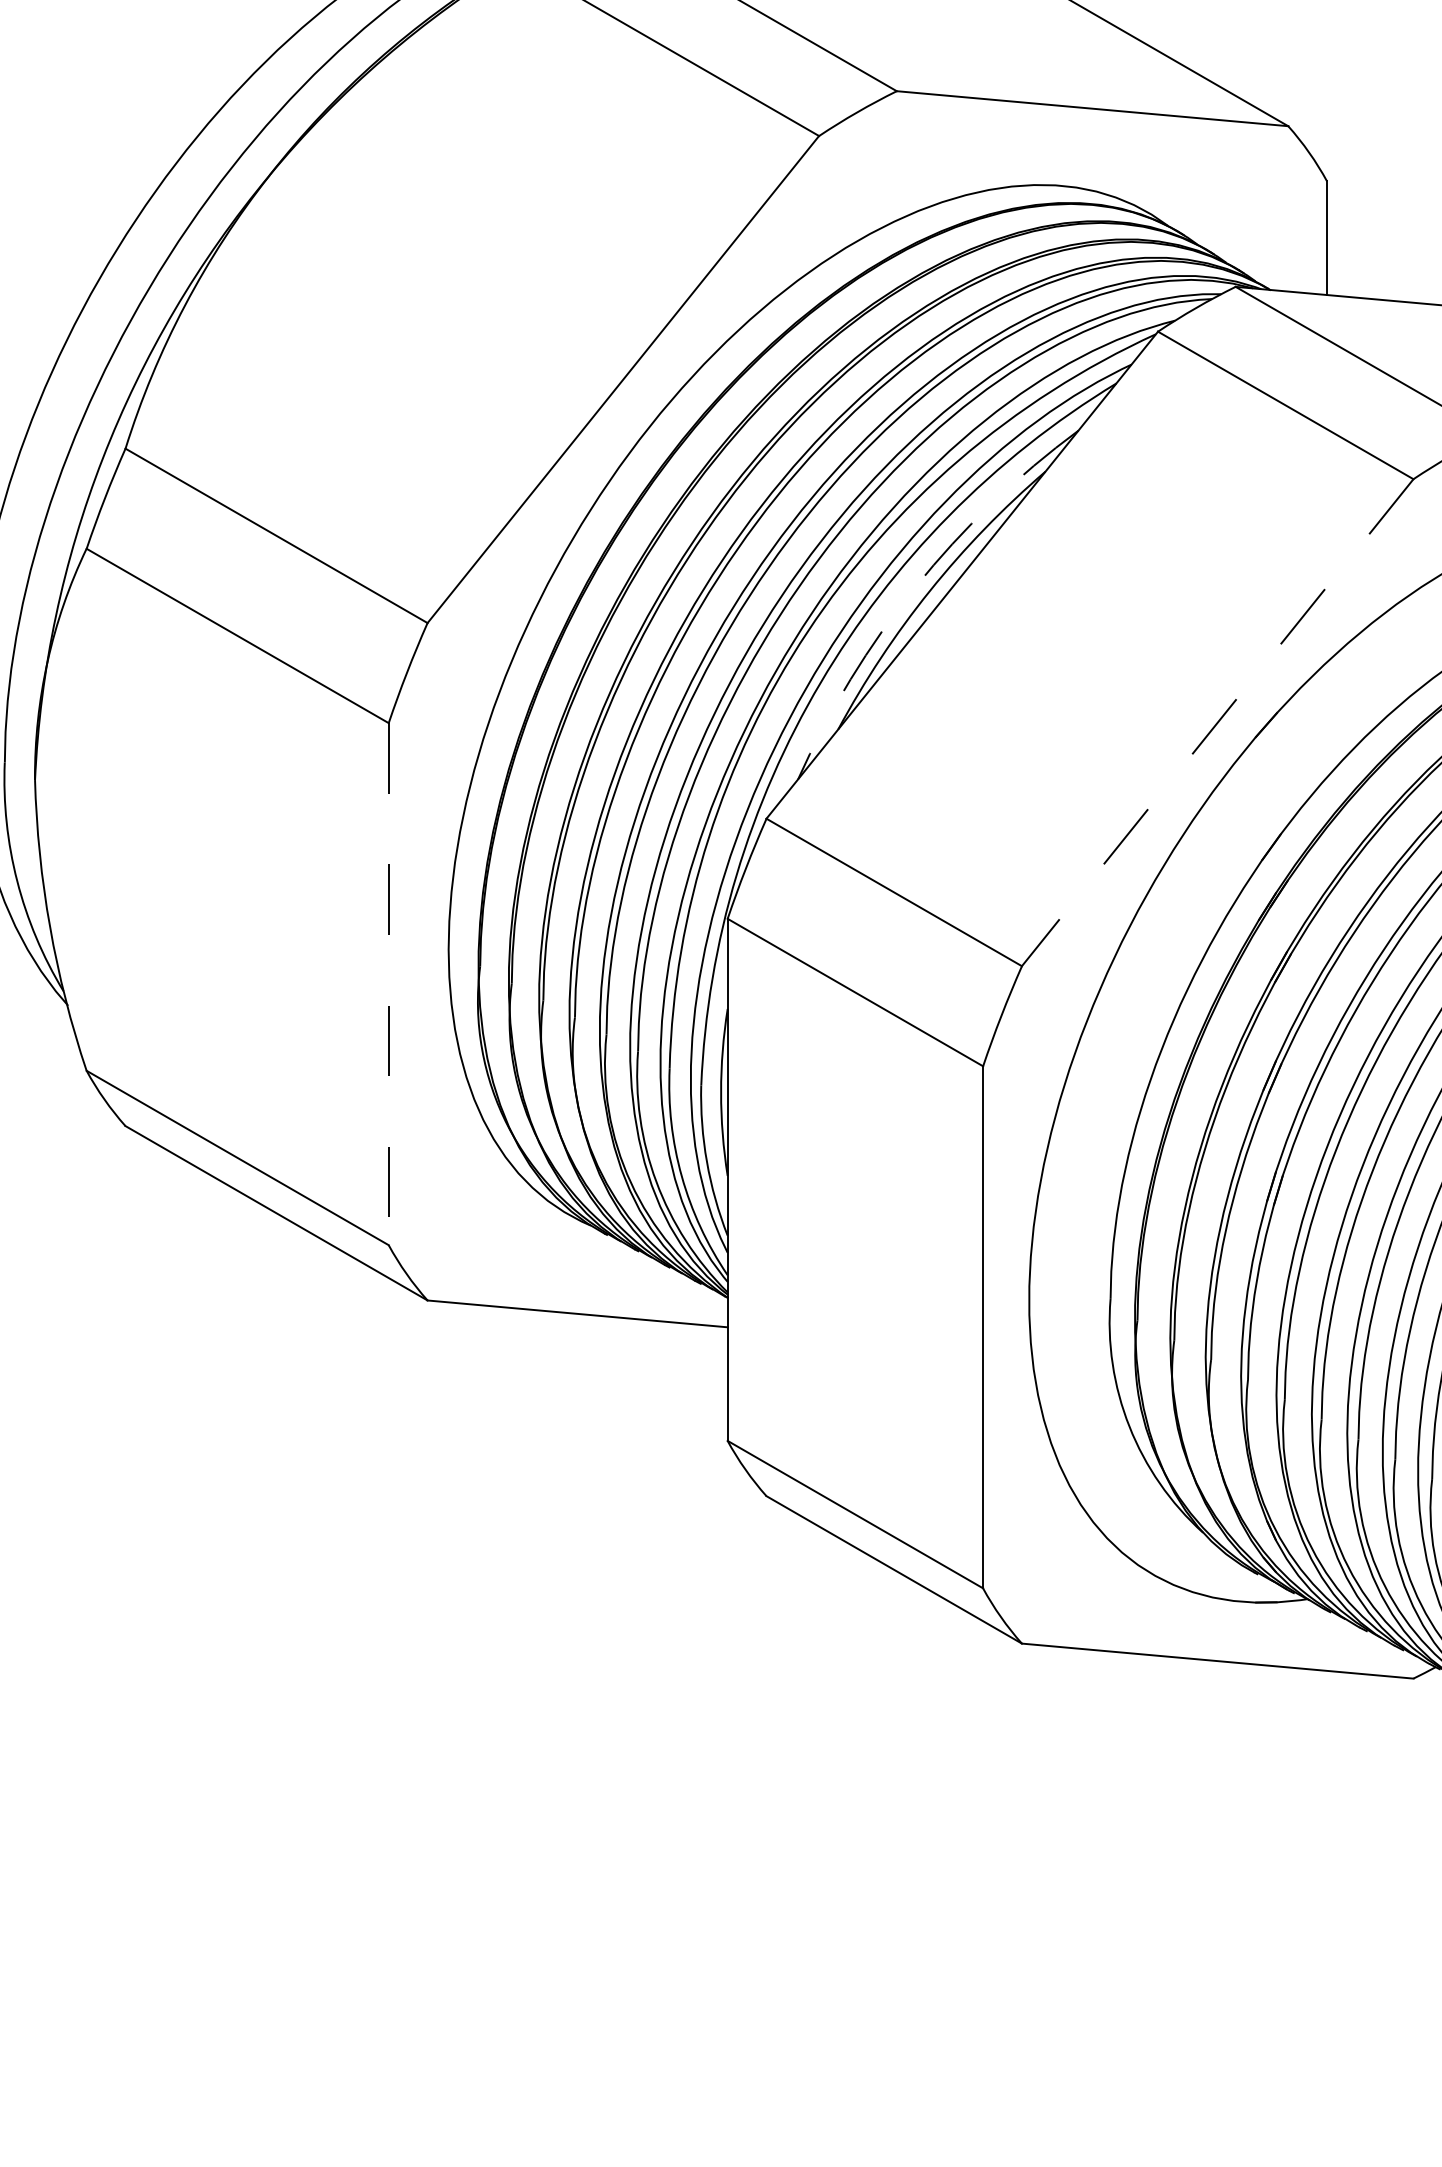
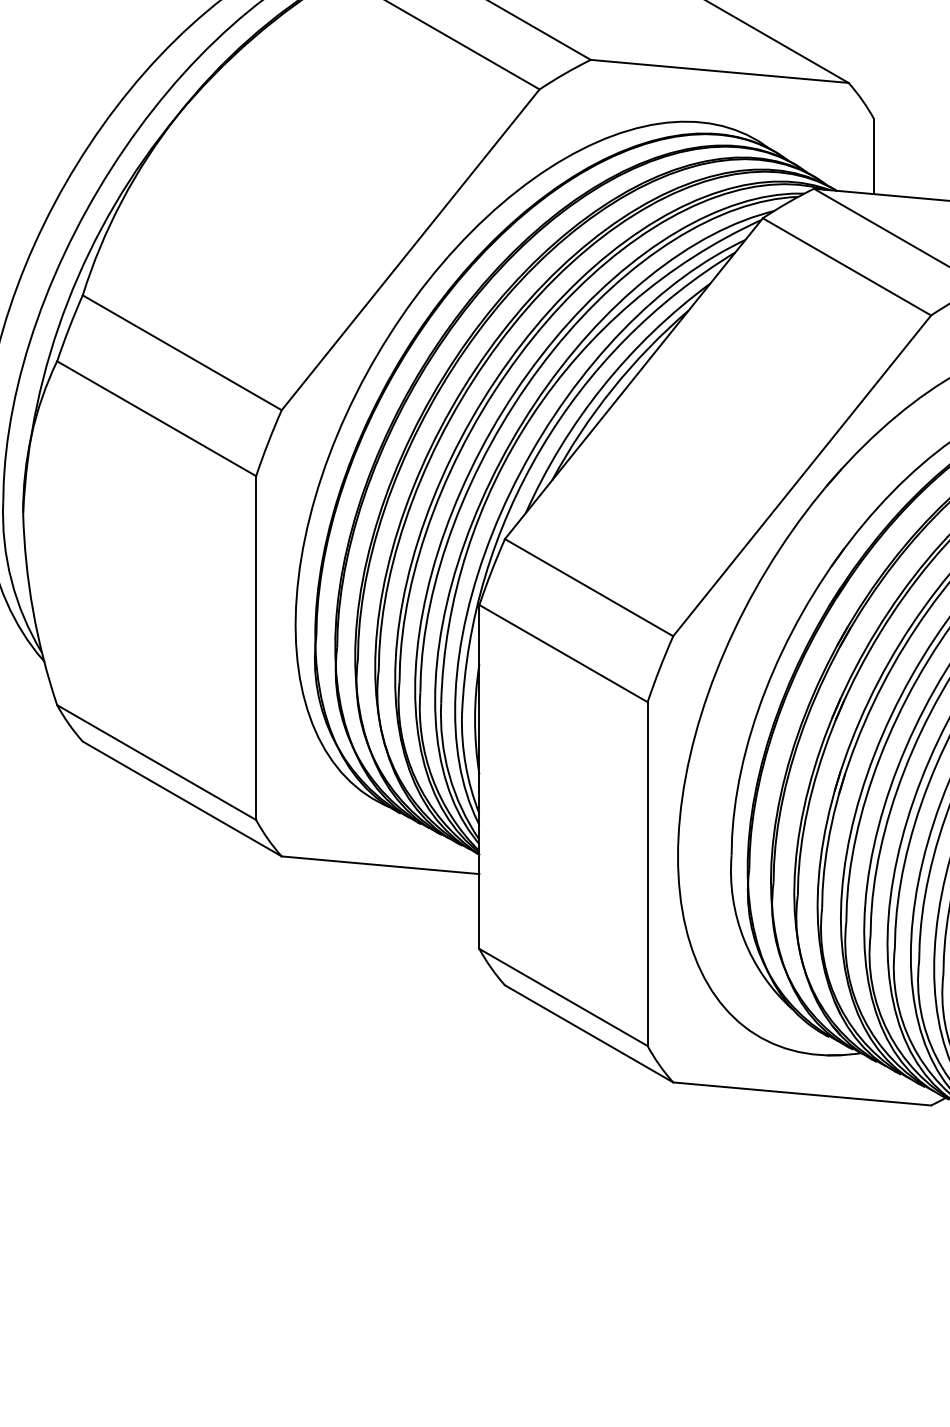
arc: (916, 587) -> (603, 386), dashed -> solid
line: (1218, 722) -> (802, 475), dashed -> solid
line: (389, 984) -> (256, 648), dashed -> solid

